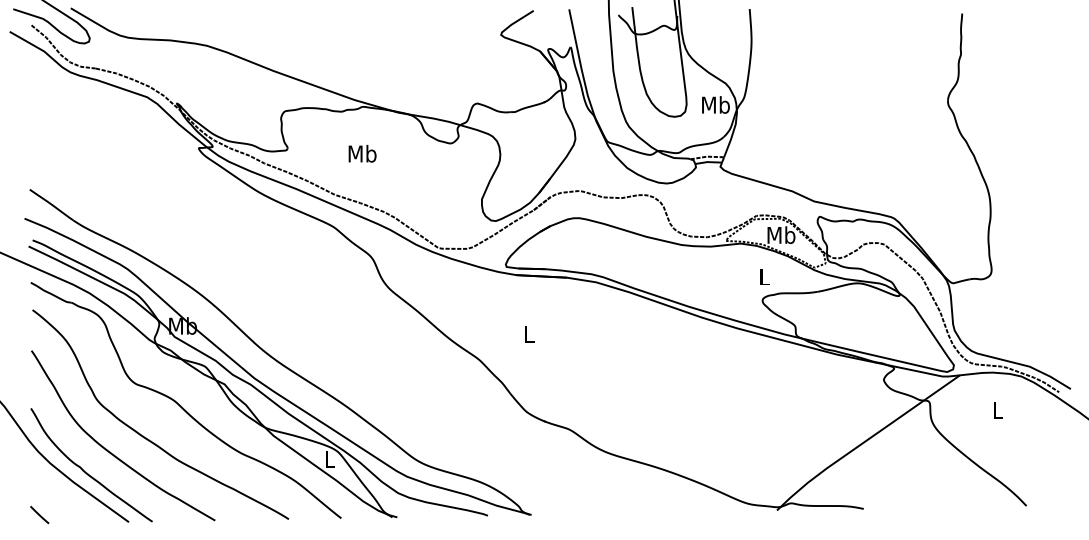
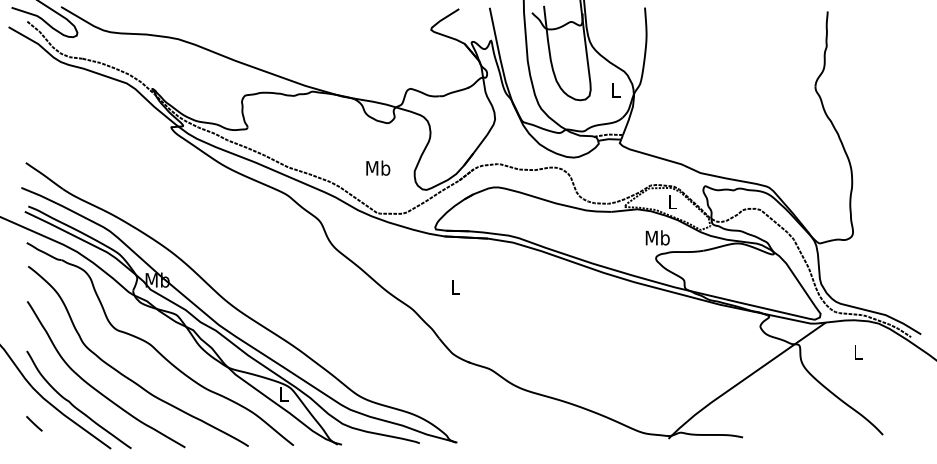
text: (715, 104) -> (615, 89), Mb -> L
text: (362, 153) -> (378, 167), moved
text: (781, 234) -> (672, 201), Mb -> L
text: (764, 276) -> (657, 237), L -> Mb
line: (39, 515) -> (34, 424), moved

